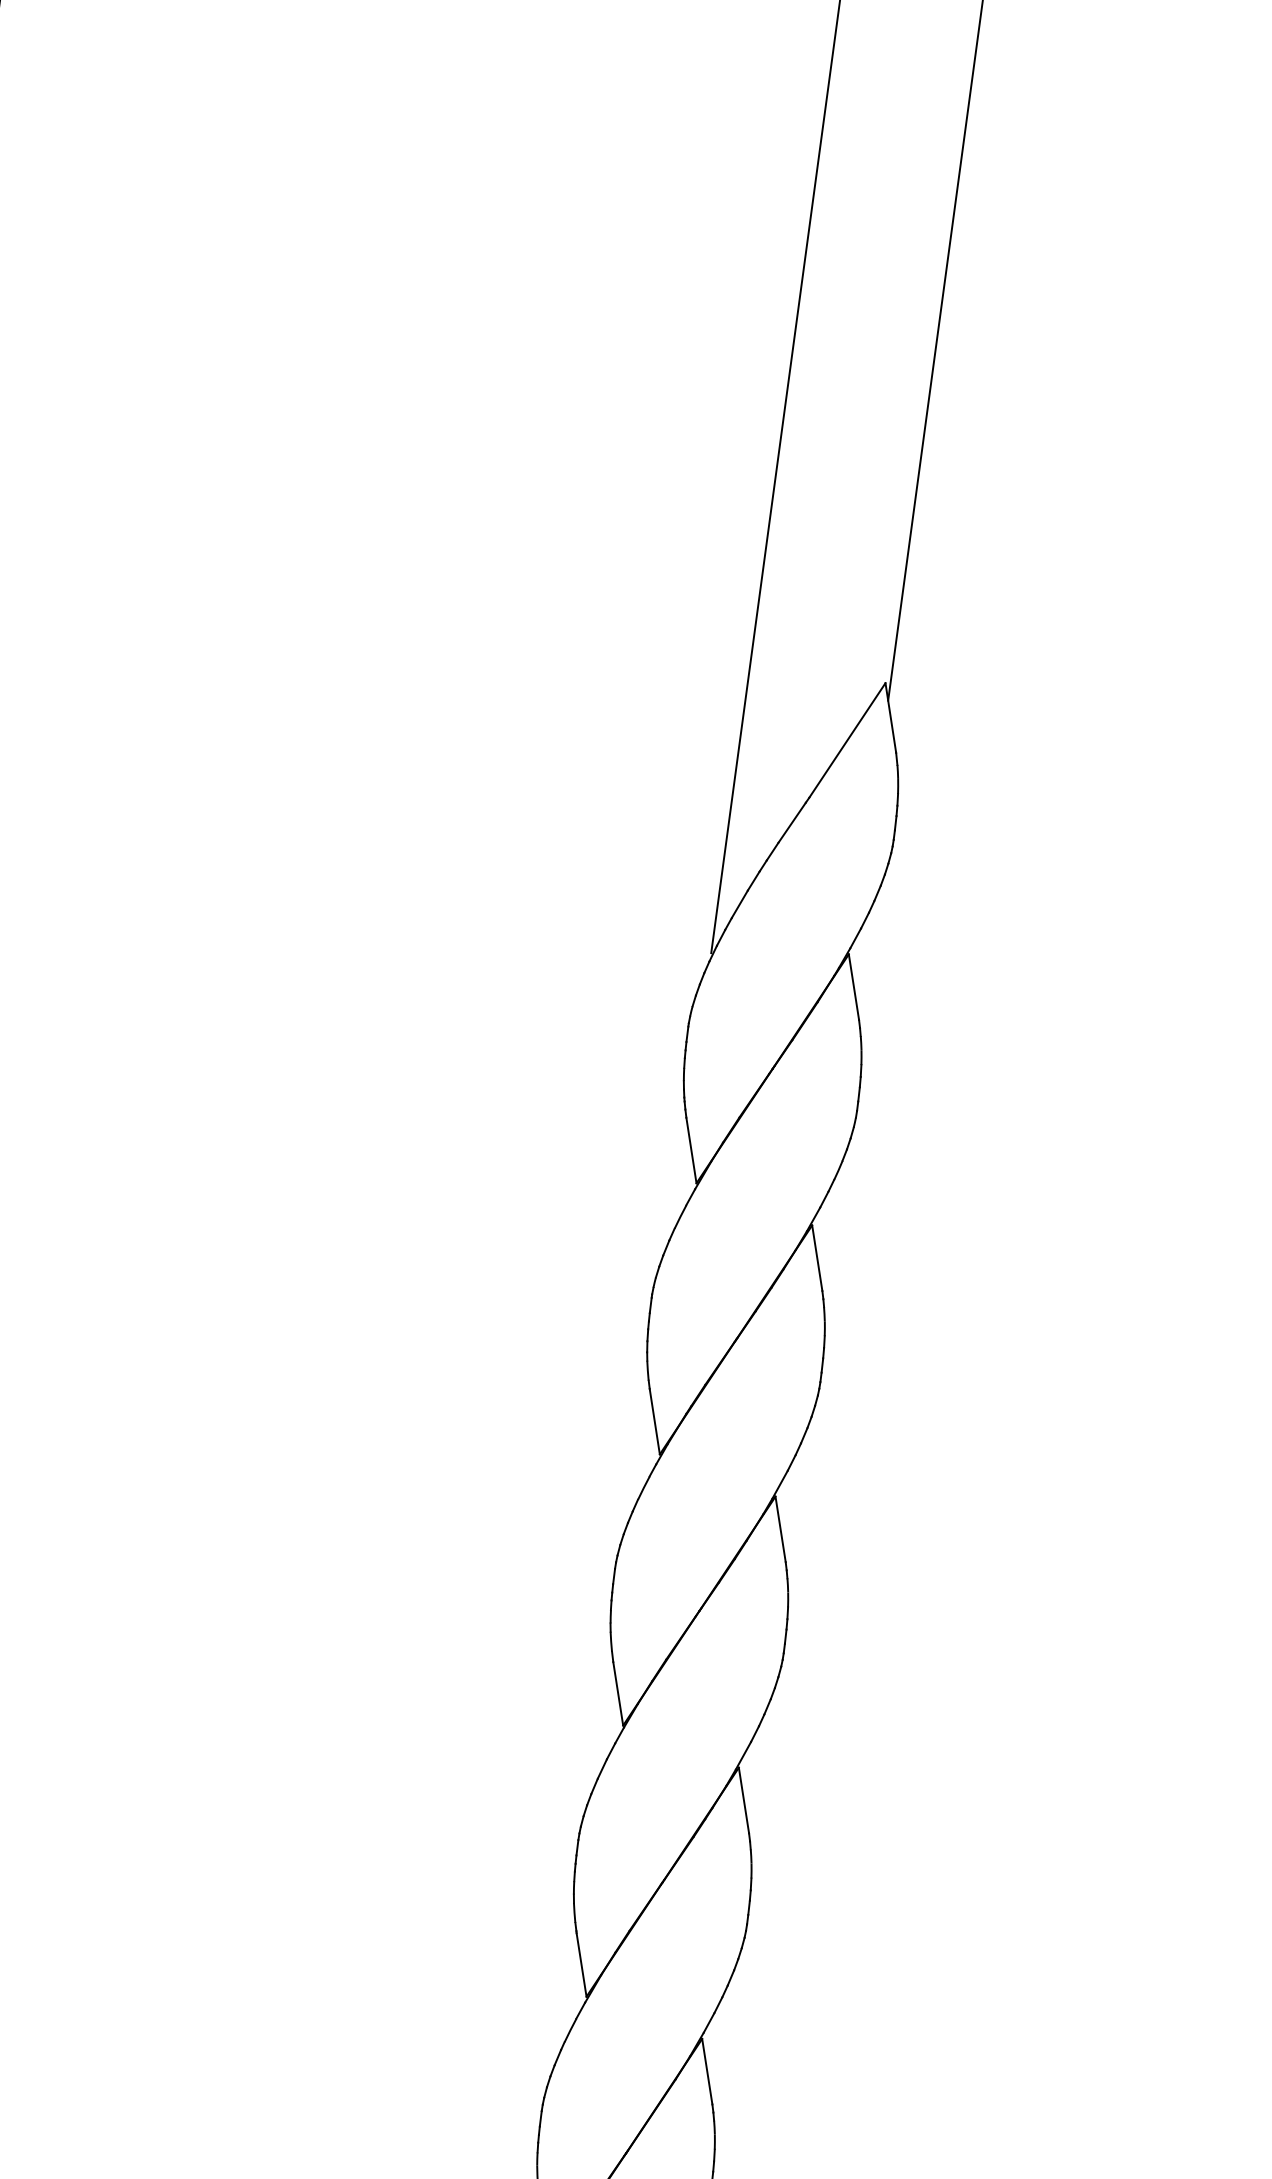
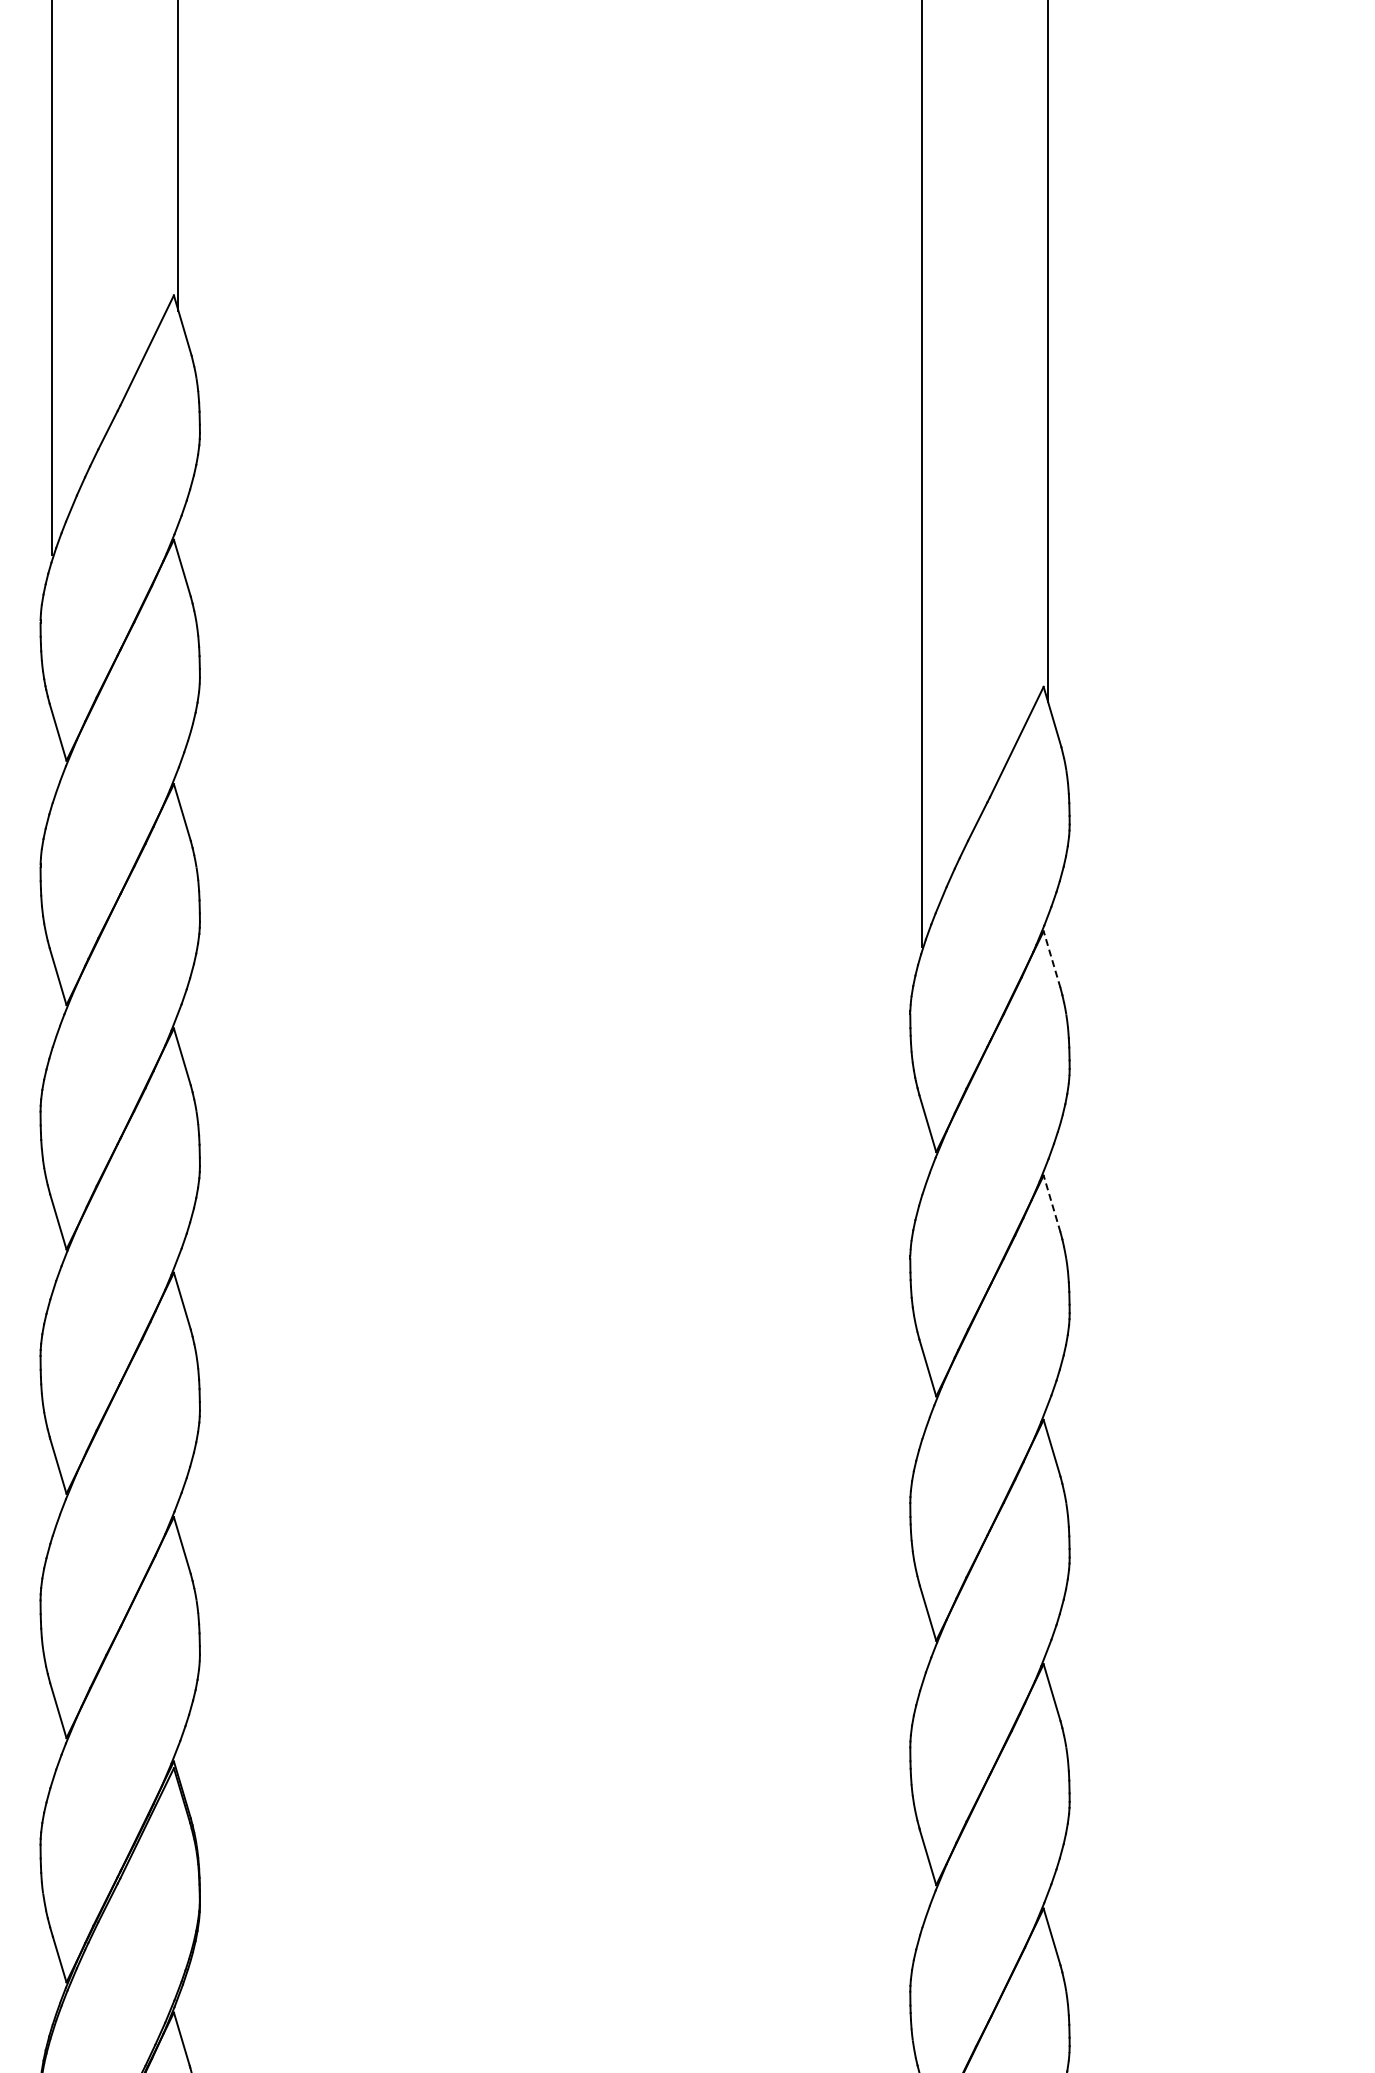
line: (854, 987) -> (1052, 959), solid -> dashed
line: (817, 1257) -> (1052, 1203), solid -> dashed

